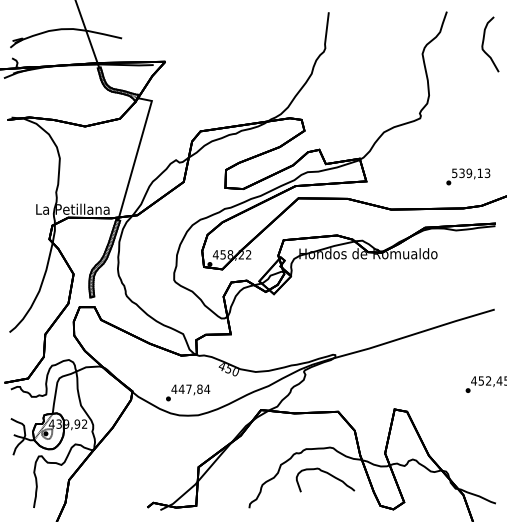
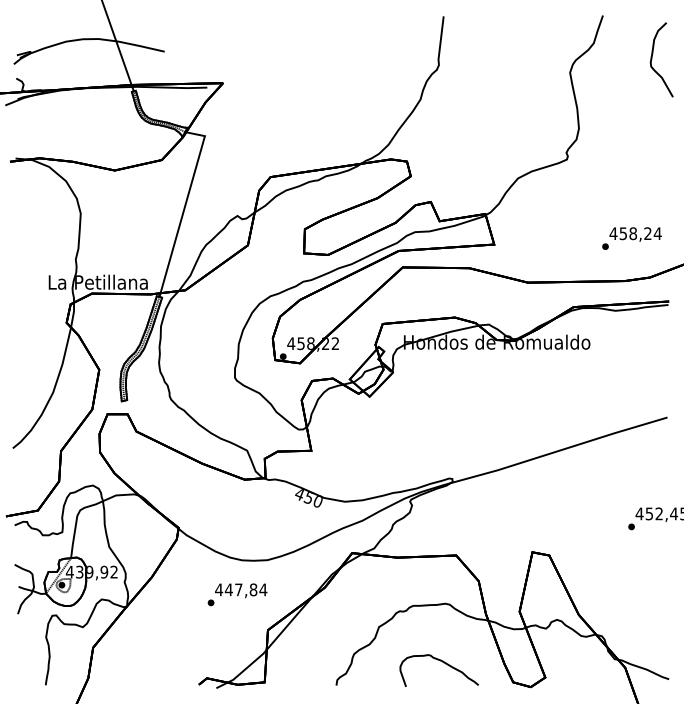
text: (470, 173) -> (634, 233), 539,13 -> 458,24
text: (188, 392) -> (238, 594), moved
curve: (327, 474) -> (441, 663), moved

